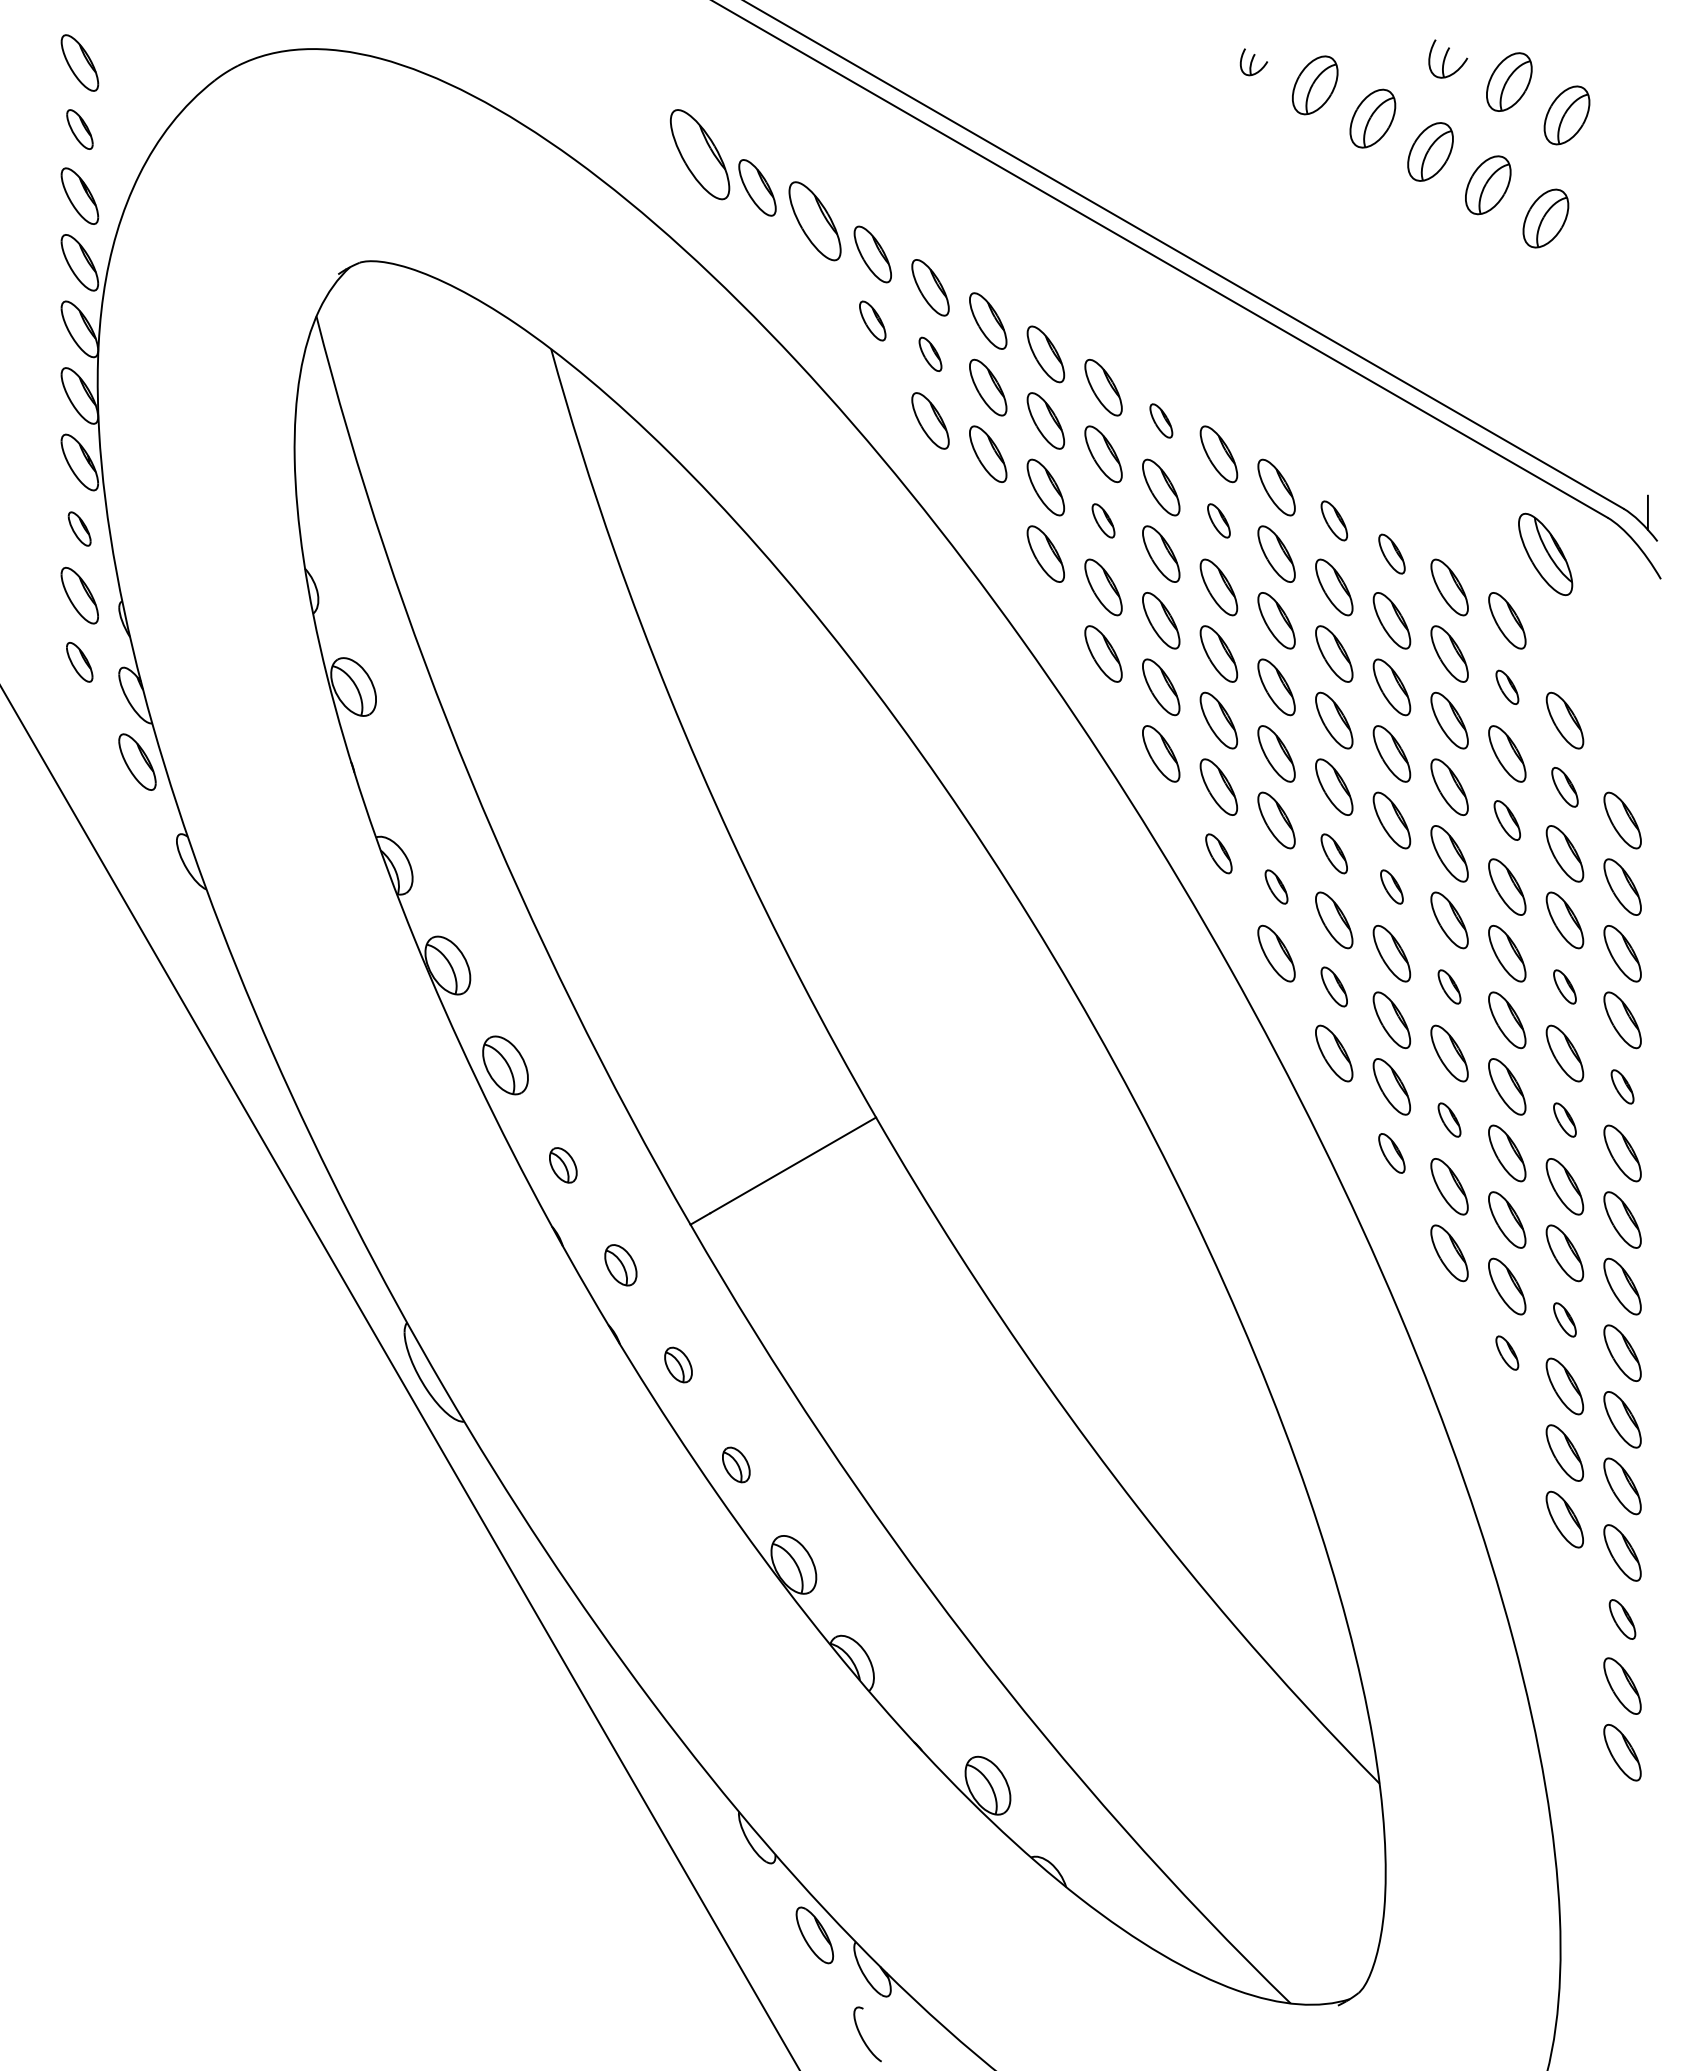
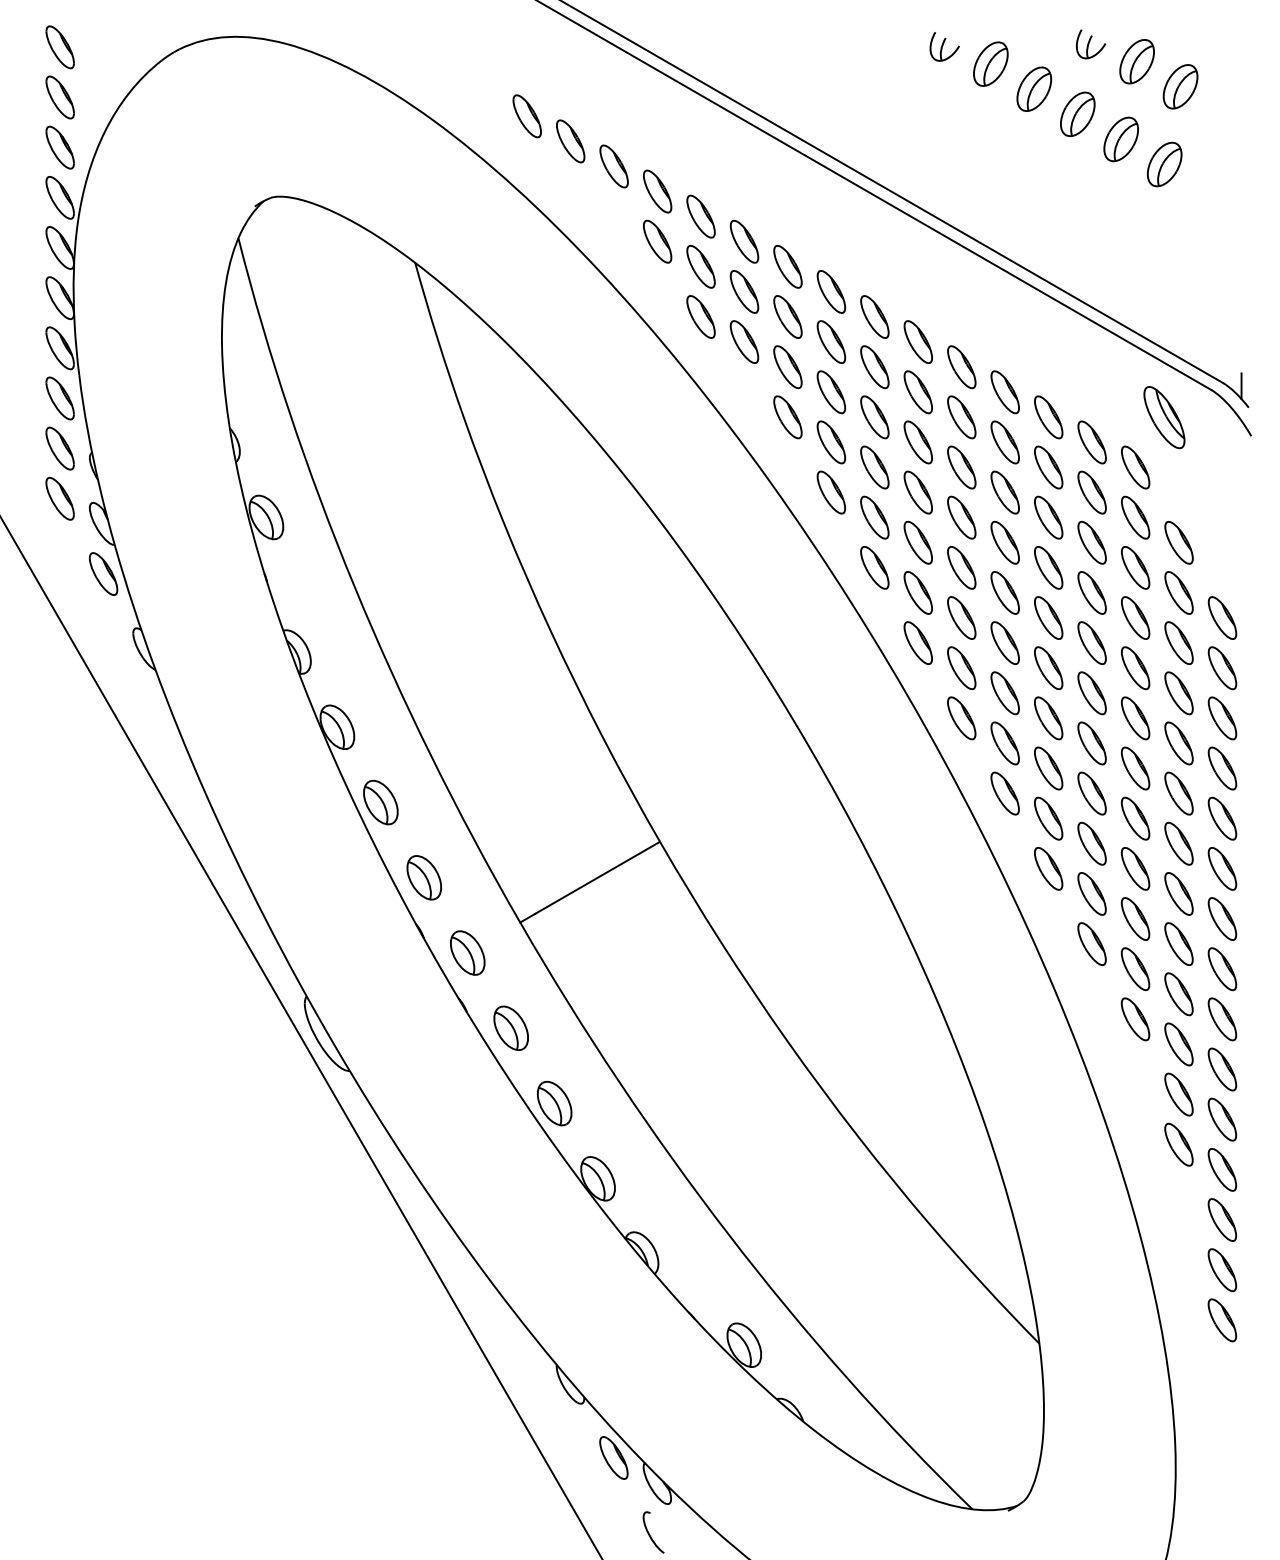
part: (1253, 61) -> (944, 46), size x1.43
part: (79, 129) -> (59, 97), size x1.43
part: (699, 154) -> (526, 116), size x0.62
part: (815, 220) -> (614, 165), size x0.71
part: (872, 320) -> (657, 241), size x1.43
part: (930, 354) -> (701, 266), size x1.67
part: (1161, 420) -> (875, 316), size x1.67
part: (1103, 520) -> (831, 391), size x1.67
part: (1218, 520) -> (918, 391), size x1.67
part: (1334, 520) -> (1005, 391), size x1.43
part: (79, 528) -> (59, 398), size x1.67
part: (1391, 553) -> (1048, 416), size x1.43
part: (79, 662) -> (59, 498), size x1.43
part: (1507, 687) -> (1135, 517), size x1.67
part: (1564, 787) -> (1178, 593), size x1.43
part: (1507, 820) -> (1135, 618), size x1.43
part: (1218, 853) -> (918, 642), size x1.43
part: (1334, 853) -> (1005, 642), size x1.43
part: (1276, 886) -> (961, 667), size x1.67
part: (1391, 886) -> (1048, 667), size x1.67
part: (1334, 986) -> (1005, 743), size x1.43
part: (1449, 986) -> (1092, 743), size x1.67
part: (1564, 986) -> (1178, 743), size x1.67
part: (1622, 1086) -> (1222, 818), size x1.67
part: (1449, 1119) -> (1092, 843), size x1.67
part: (1564, 1119) -> (1178, 843), size x1.67
part: (1391, 1153) -> (1048, 868), size x1.43
part: (563, 1165) -> (424, 877), size x1.67
part: (620, 1265) -> (467, 953), size x1.43
part: (1564, 1319) -> (1178, 993), size x1.67
part: (1507, 1352) -> (1135, 1018), size x1.67
part: (678, 1364) -> (511, 1027), size x1.67
part: (736, 1464) -> (554, 1103), size x1.67
part: (1622, 1619) -> (1222, 1219), size x1.43

